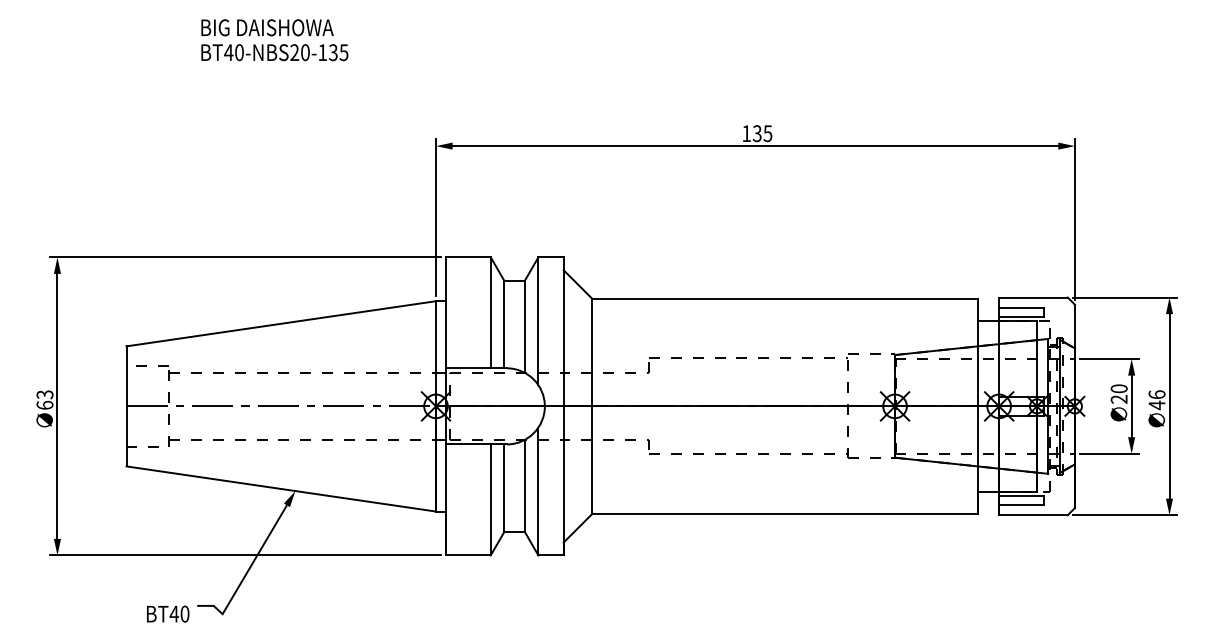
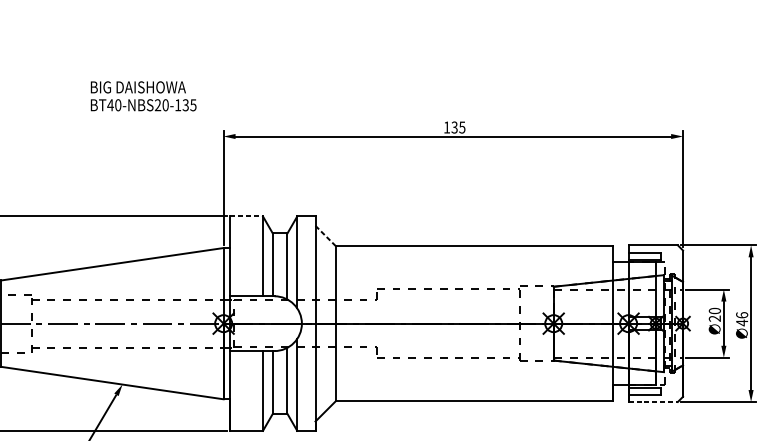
text: (274, 40) -> (143, 96), moved
line: (468, 257) -> (246, 216), solid -> dashed
line: (578, 284) -> (326, 236), solid -> dashed
line: (1033, 515) -> (653, 402), solid -> dashed

